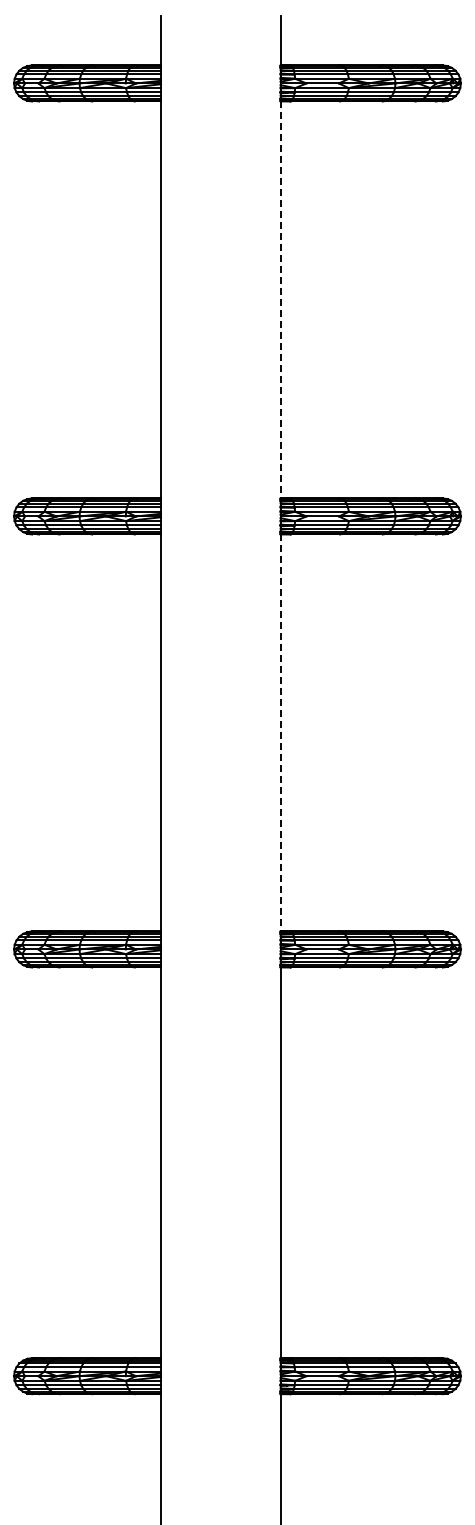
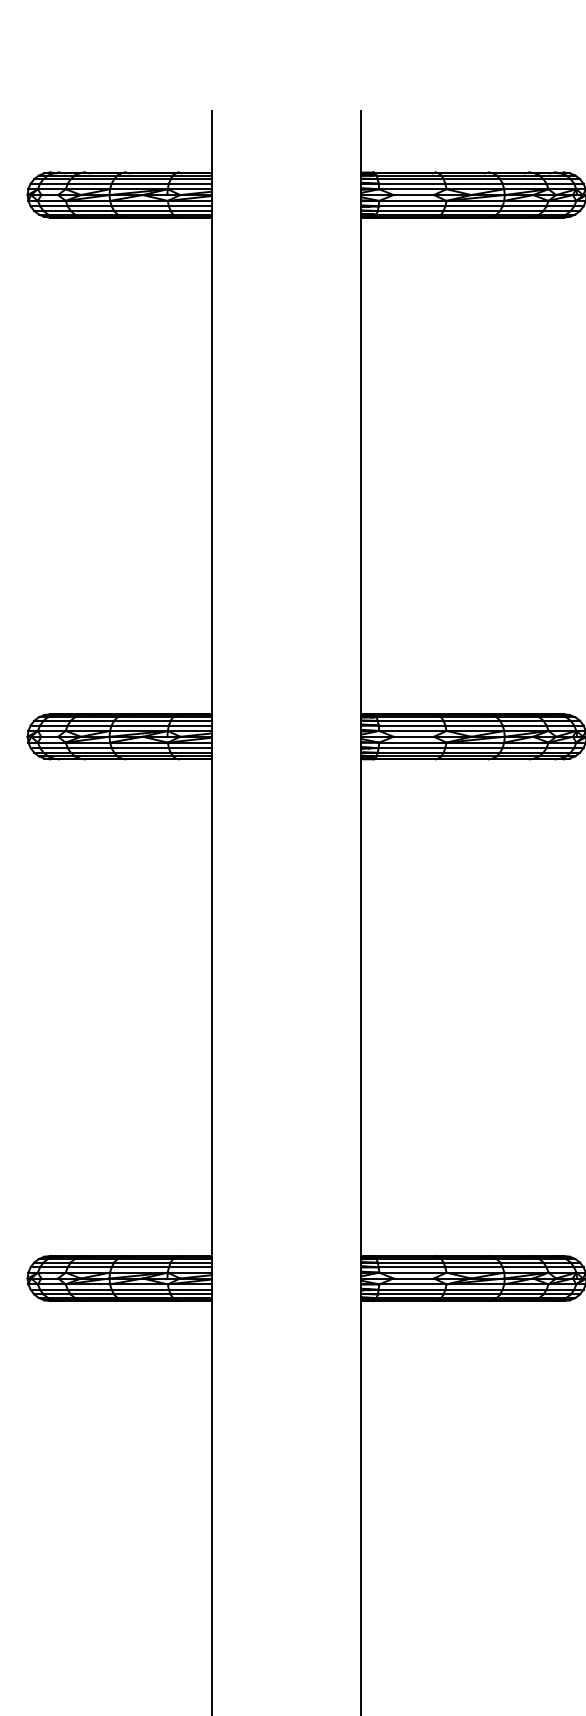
line: (280, 300) -> (360, 466), dashed -> solid
line: (280, 733) -> (360, 1008), dashed -> solid

